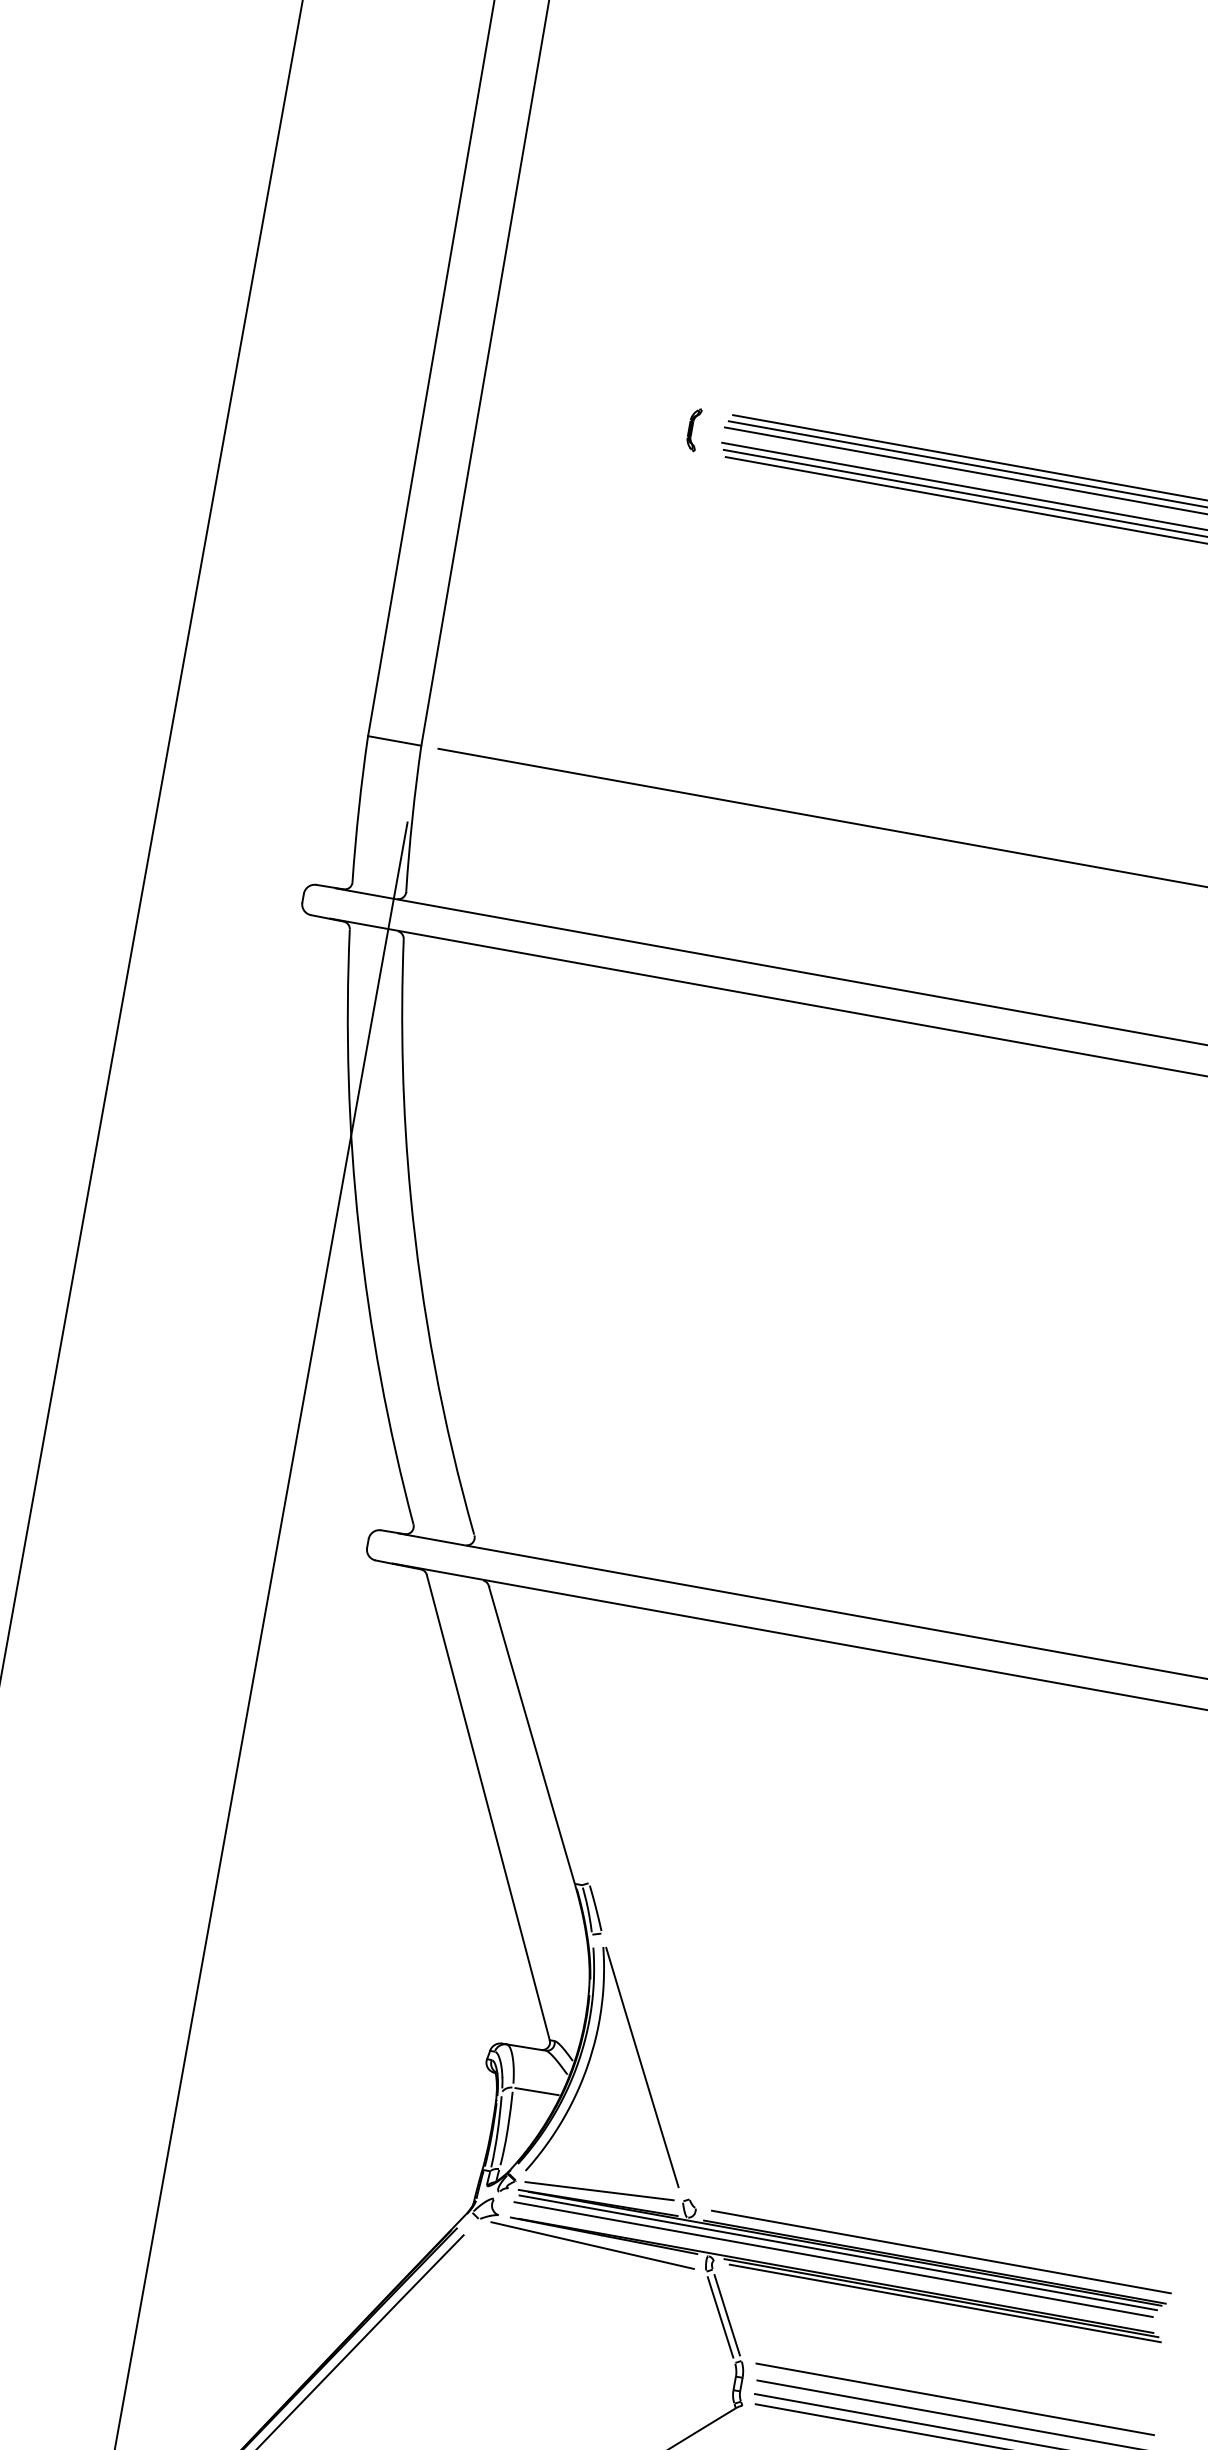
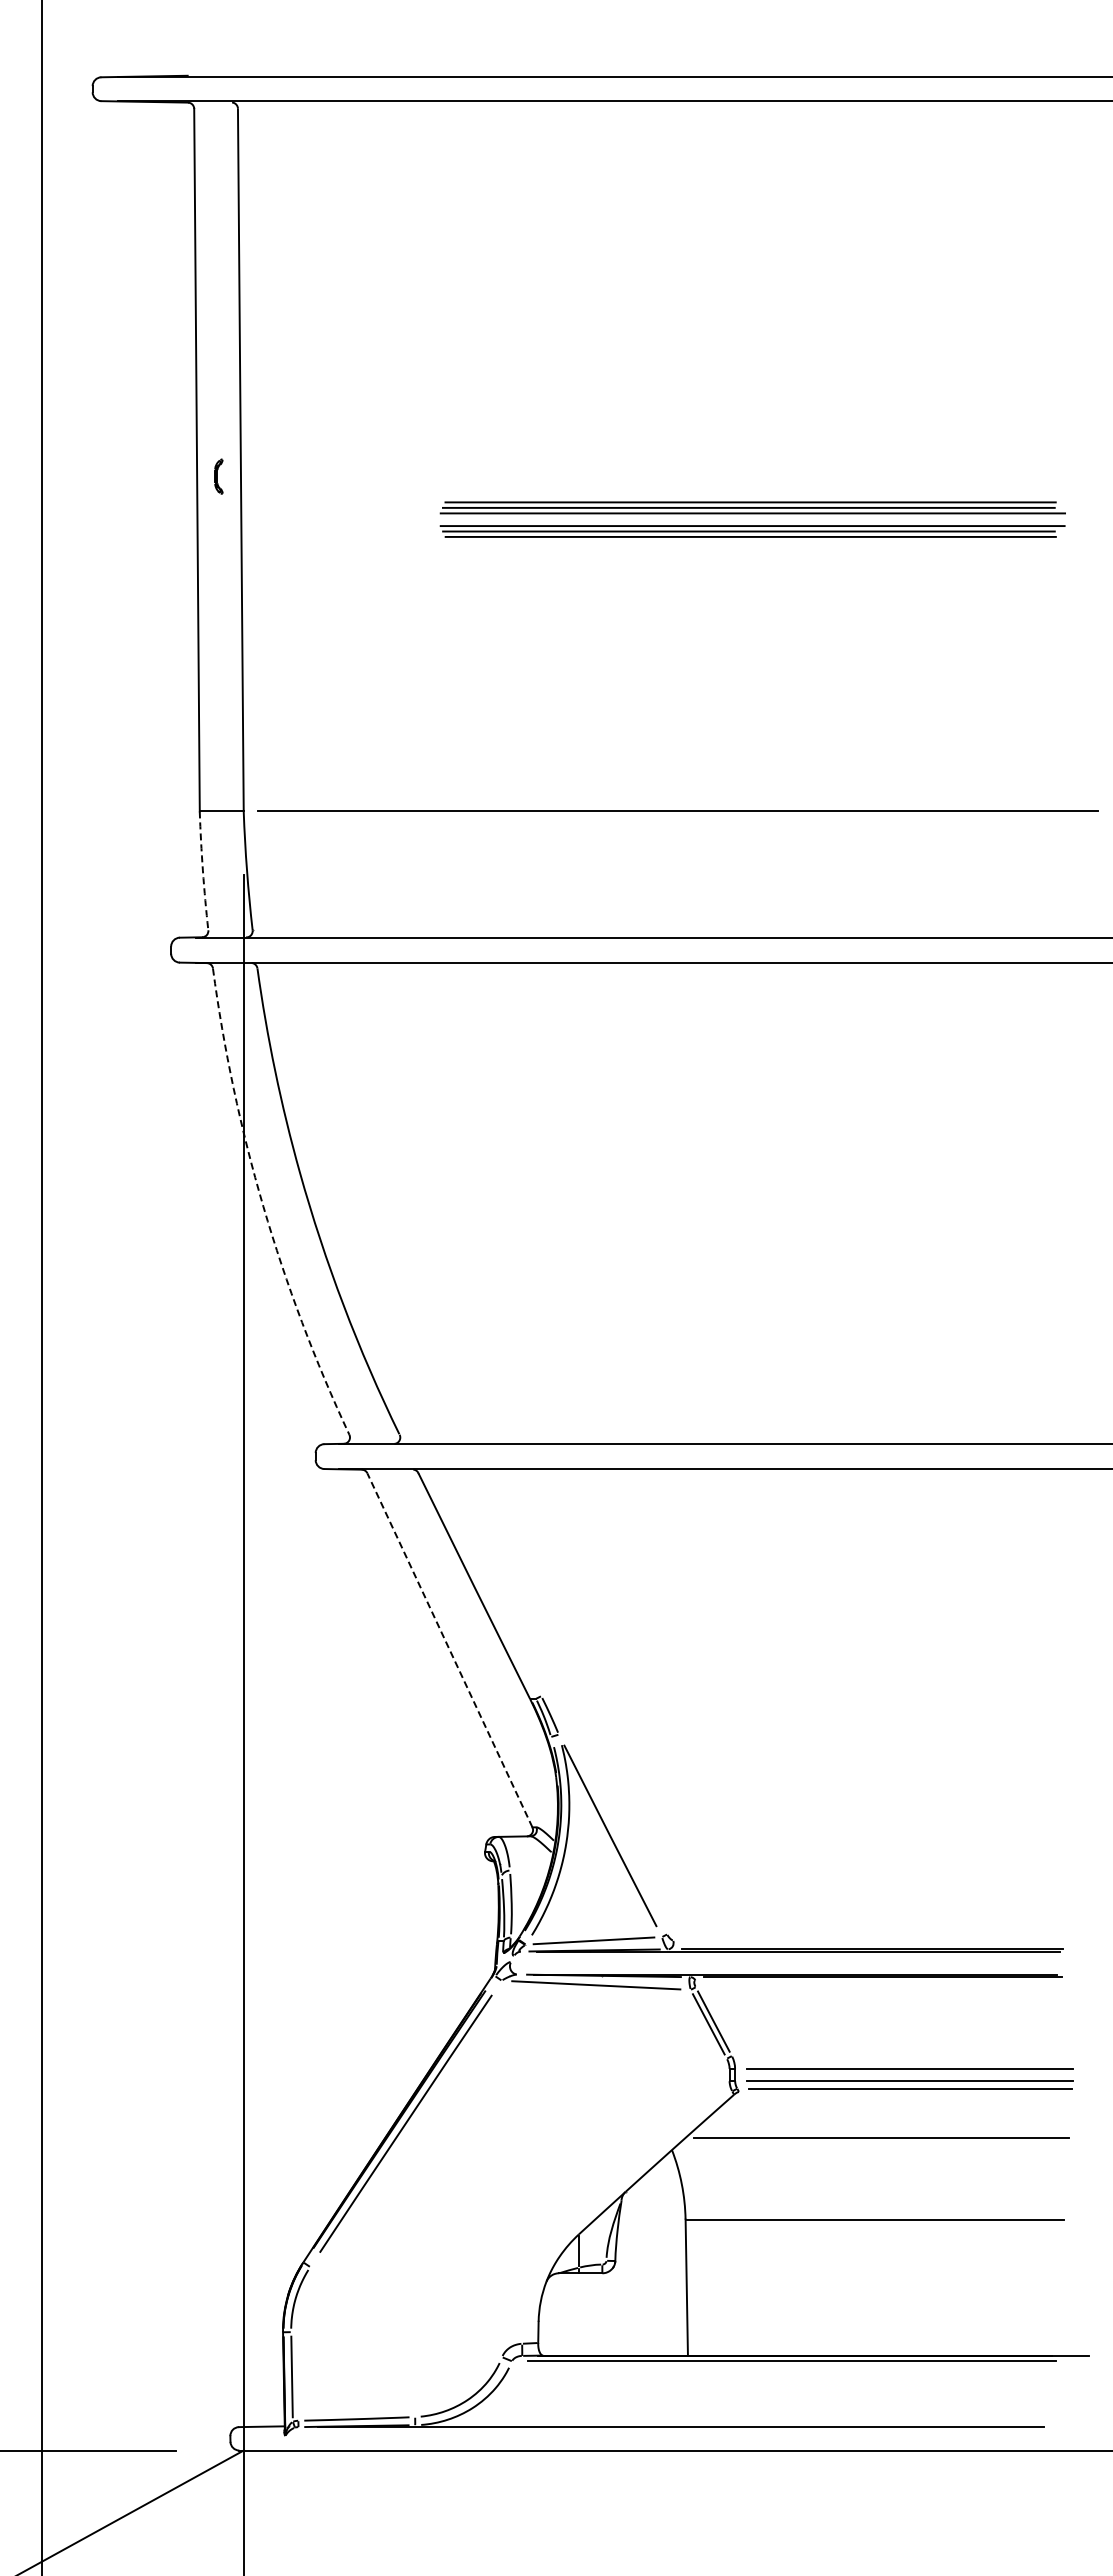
part: (693, 429) -> (218, 476), moved
arc: (358, 808) -> (202, 870), solid -> dashed
arc: (359, 1228) -> (263, 1206), solid -> dashed
line: (487, 1806) -> (449, 1649), solid -> dashed
line: (536, 2091) -> (529, 1870), removed
line: (941, 2250) -> (875, 1939), removed
line: (838, 2252) -> (793, 1955), removed
line: (833, 2259) -> (790, 1961), removed
line: (945, 2303) -> (886, 1980), removed
line: (955, 2399) -> (908, 2056), removed

